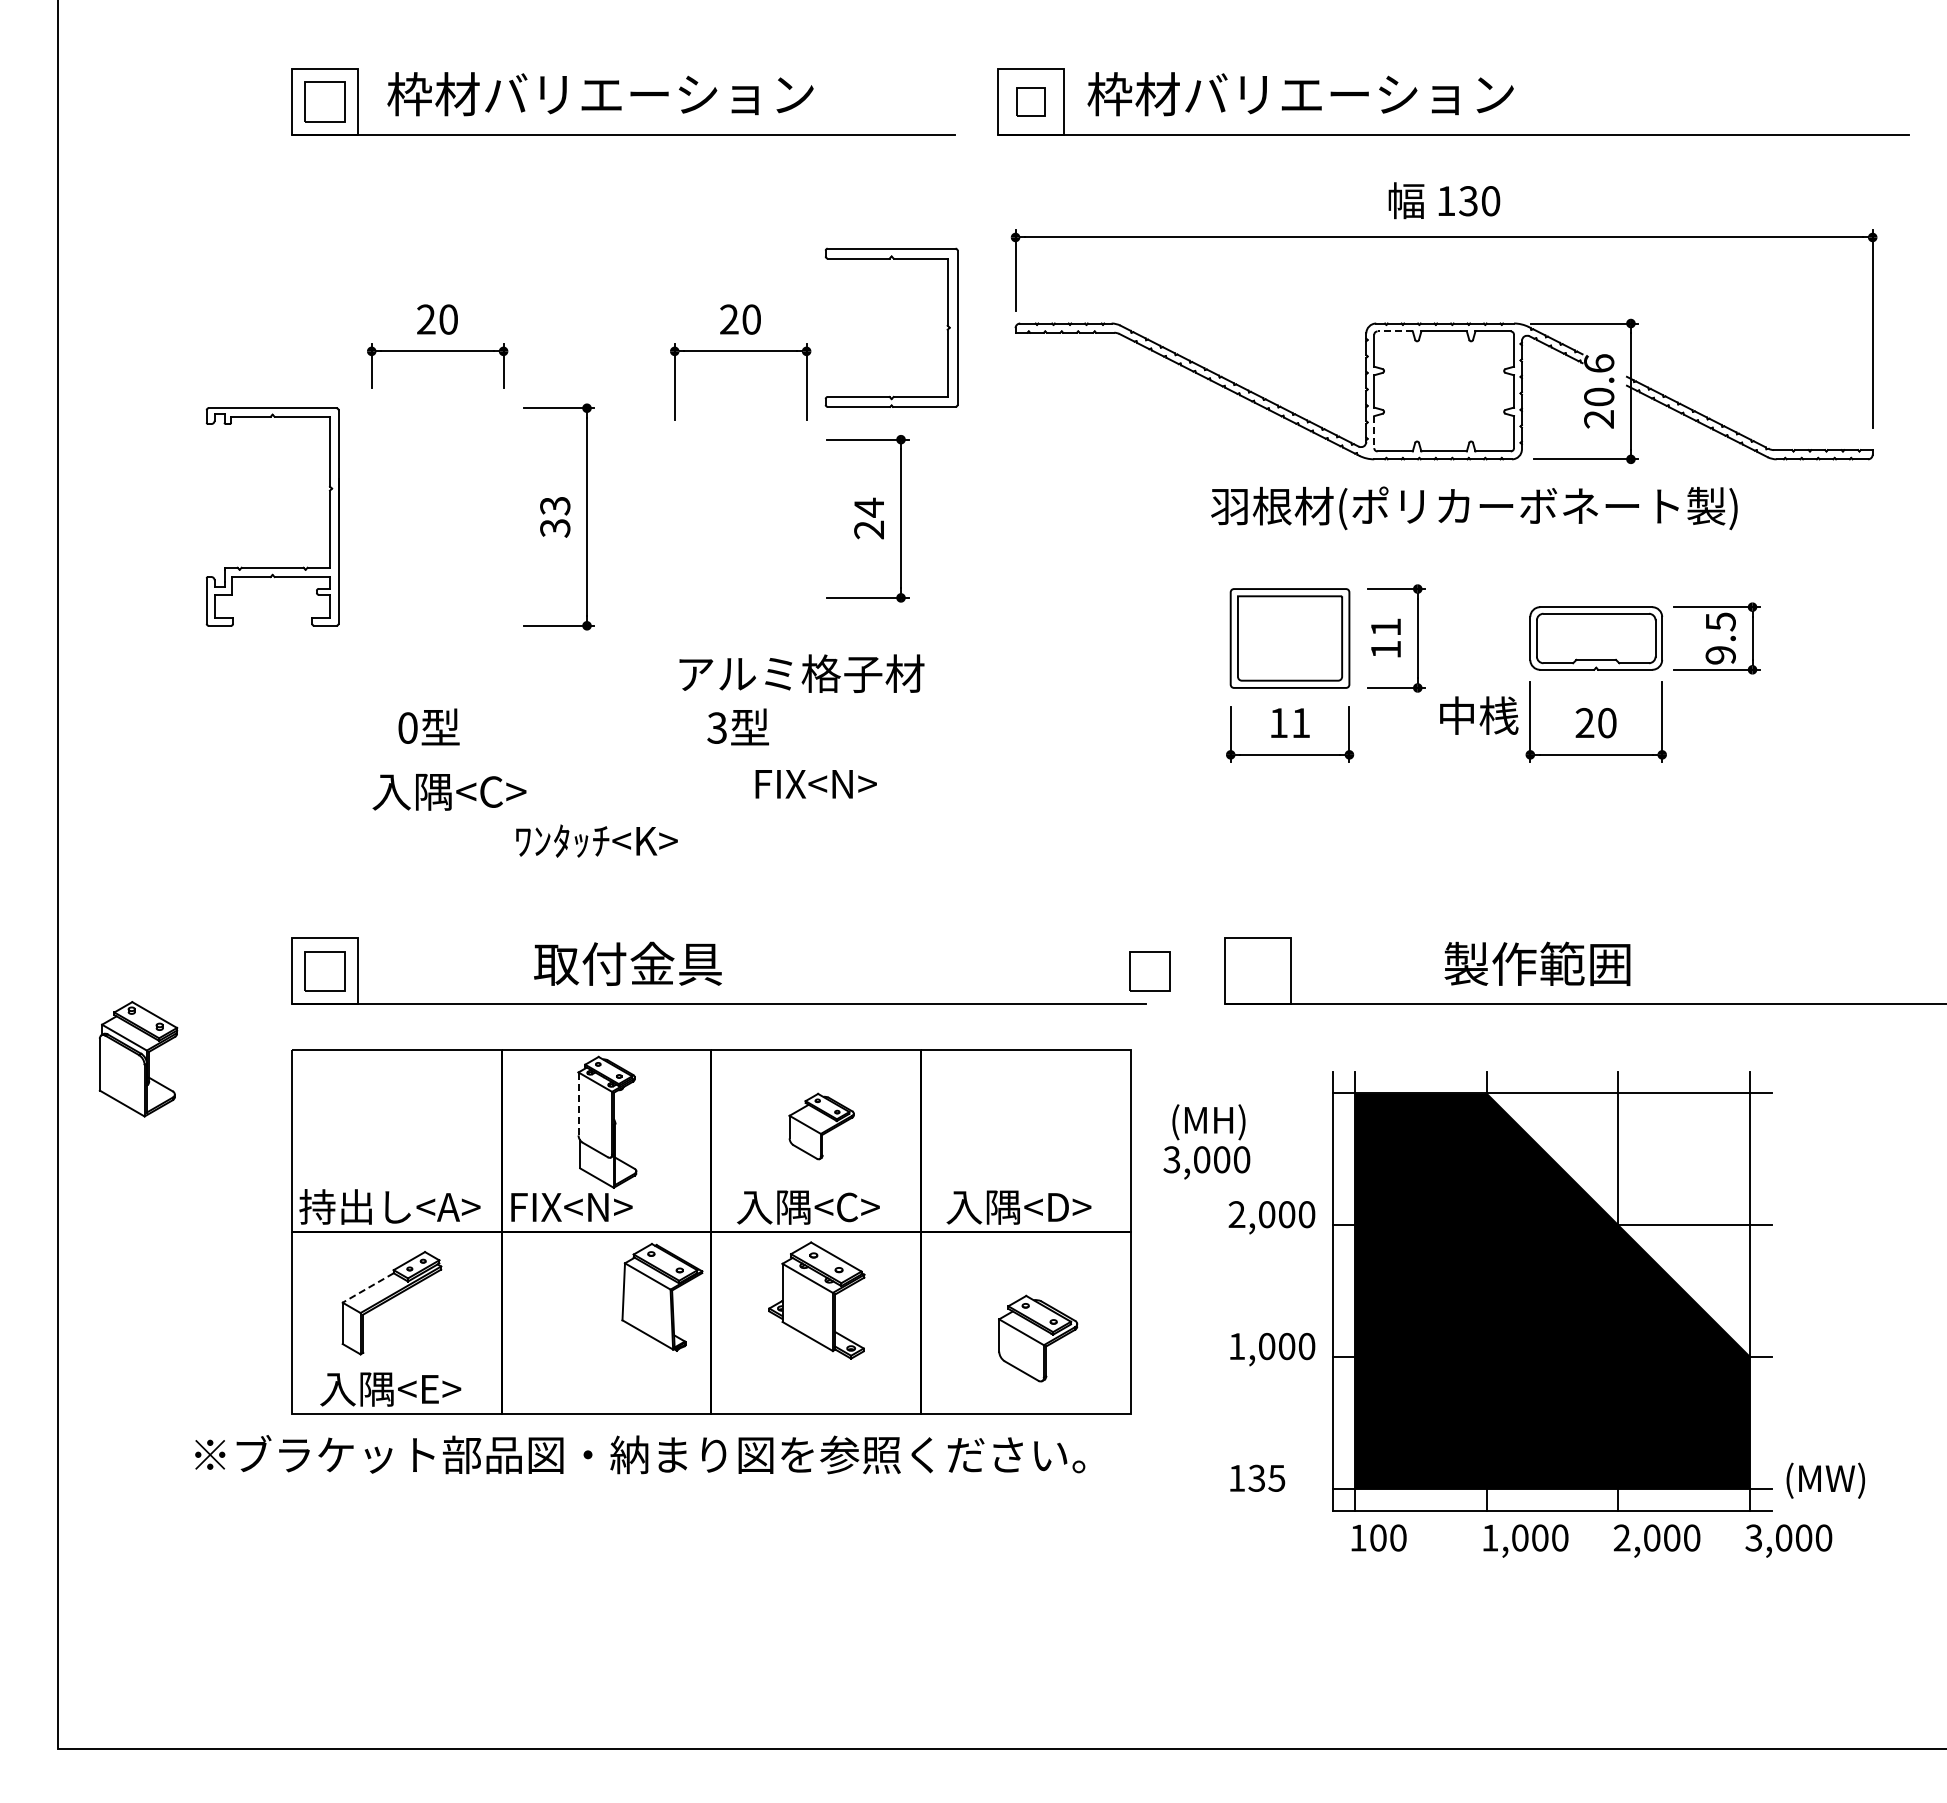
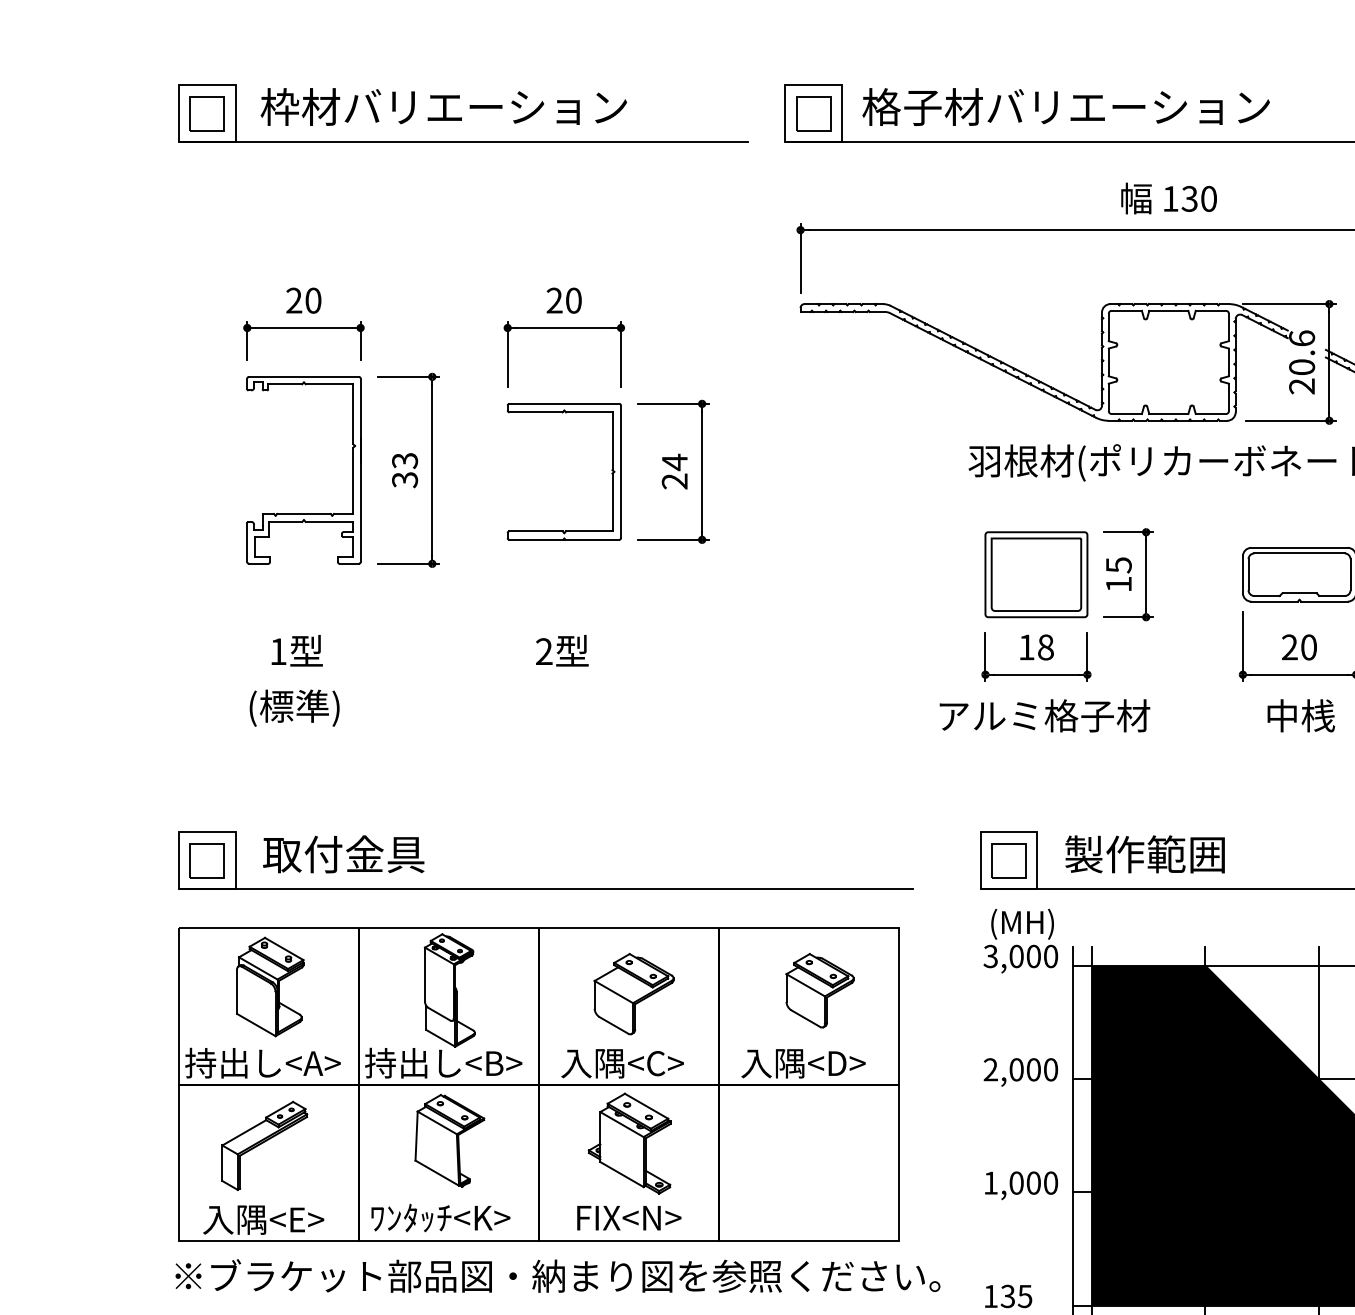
text: (1330, 94) -> (1071, 107), 枠材バリエーション -> 格子材バリエーション
part: (1030, 101) -> (813, 113), size x1.43
part: (946, 325) -> (611, 469), moved
line: (1395, 331) -> (1127, 310), dashed -> solid
line: (1374, 432) -> (1109, 397), dashed -> solid
part: (272, 567) -> (303, 513), moved
text: (1386, 627) -> (1119, 565), 11 -> 15
text: (801, 673) -> (1044, 715), moved
text: (1479, 715) -> (1301, 715), moved
text: (1301, 723) -> (1046, 647), 11 -> 18
text: (407, 727) -> (278, 651), 0 -> 1
text: (716, 727) -> (543, 651), 3 -> 2
text: (815, 784) -> (628, 1218), moved
text: (449, 793) -> (314, 707), 入隅<C> -> (標準)
text: (596, 840) -> (440, 1217), moved
text: (627, 963) -> (343, 854), moved
text: (1537, 963) -> (1145, 854), moved
part: (1149, 971) -> (1008, 860), moved
part: (138, 1059) -> (270, 987), moved
line: (578, 1103) -> (425, 974), dashed -> solid
part: (821, 1126) -> (633, 994), size x1.43
text: (1206, 1141) -> (1020, 940), moved
text: (599, 1206) -> (443, 1062), FIX<N> -> 持出し<B>
line: (367, 1288) -> (243, 1133), dashed -> solid
part: (662, 1297) -> (449, 1141), moved
part: (1038, 1338) -> (820, 990), moved
text: (640, 1454) -> (558, 1275), moved

